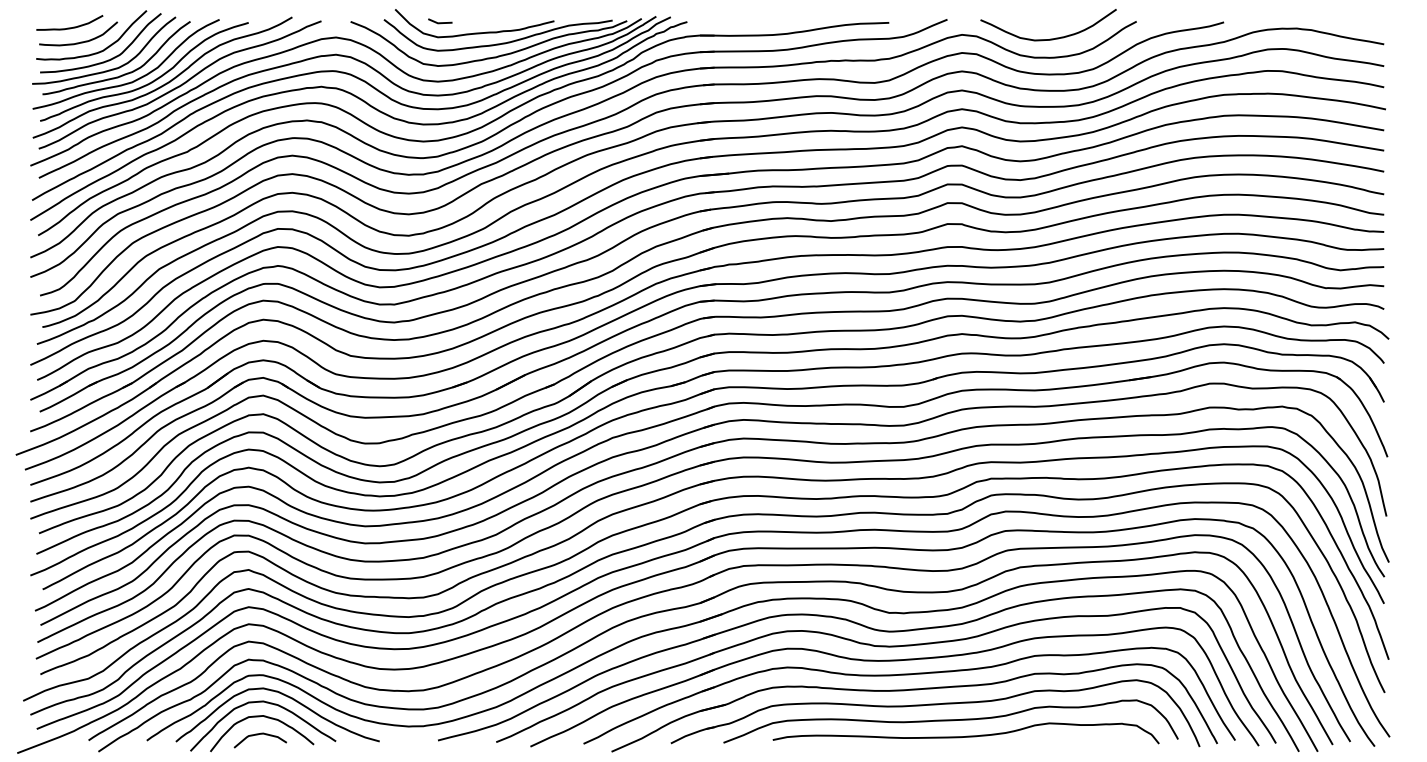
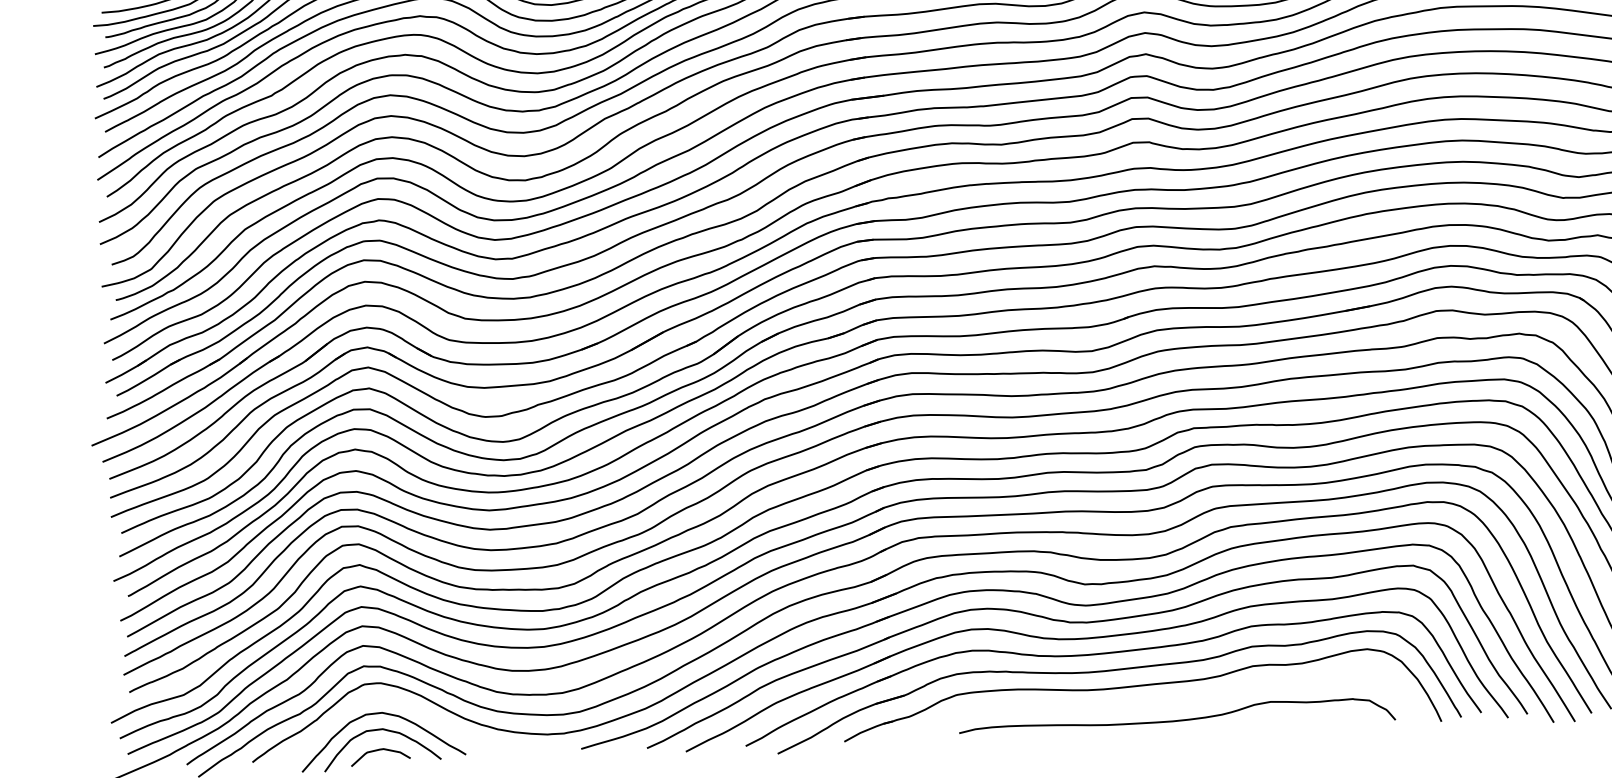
curve: (285, 696) -> (407, 706), removed
curve: (950, 721) -> (1159, 704), removed

